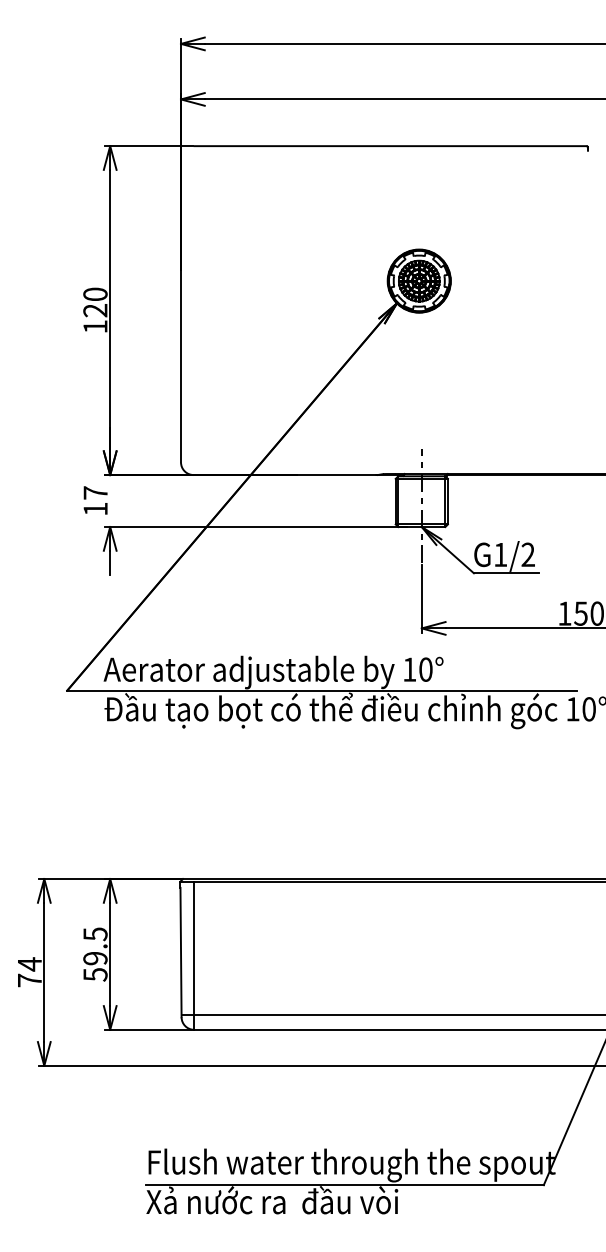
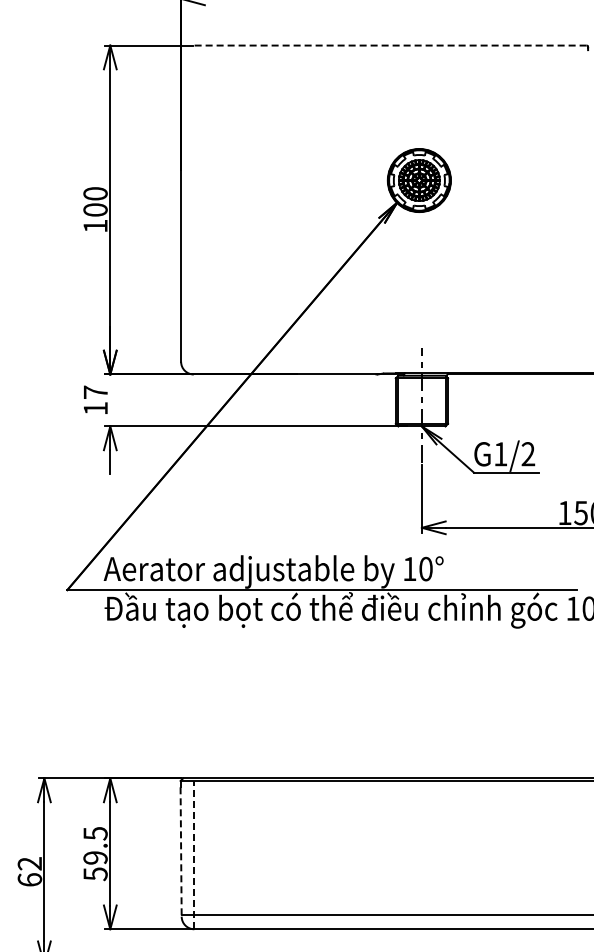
line: (391, 146) -> (391, 45), solid -> dashed
text: (95, 310) -> (95, 209), 120 -> 100
line: (181, 952) -> (181, 851), solid -> dashed
line: (194, 955) -> (194, 854), solid -> dashed
text: (29, 972) -> (29, 871), 74 -> 62

